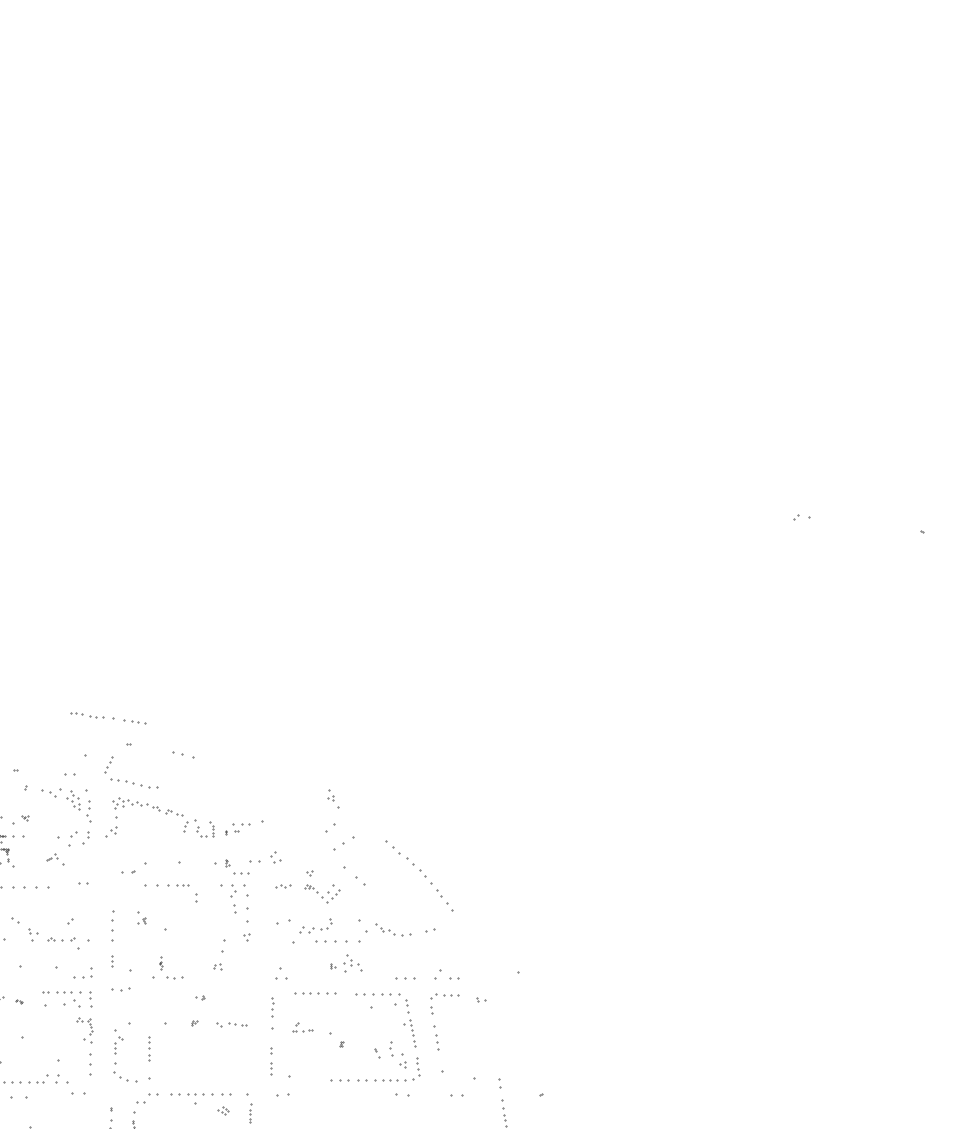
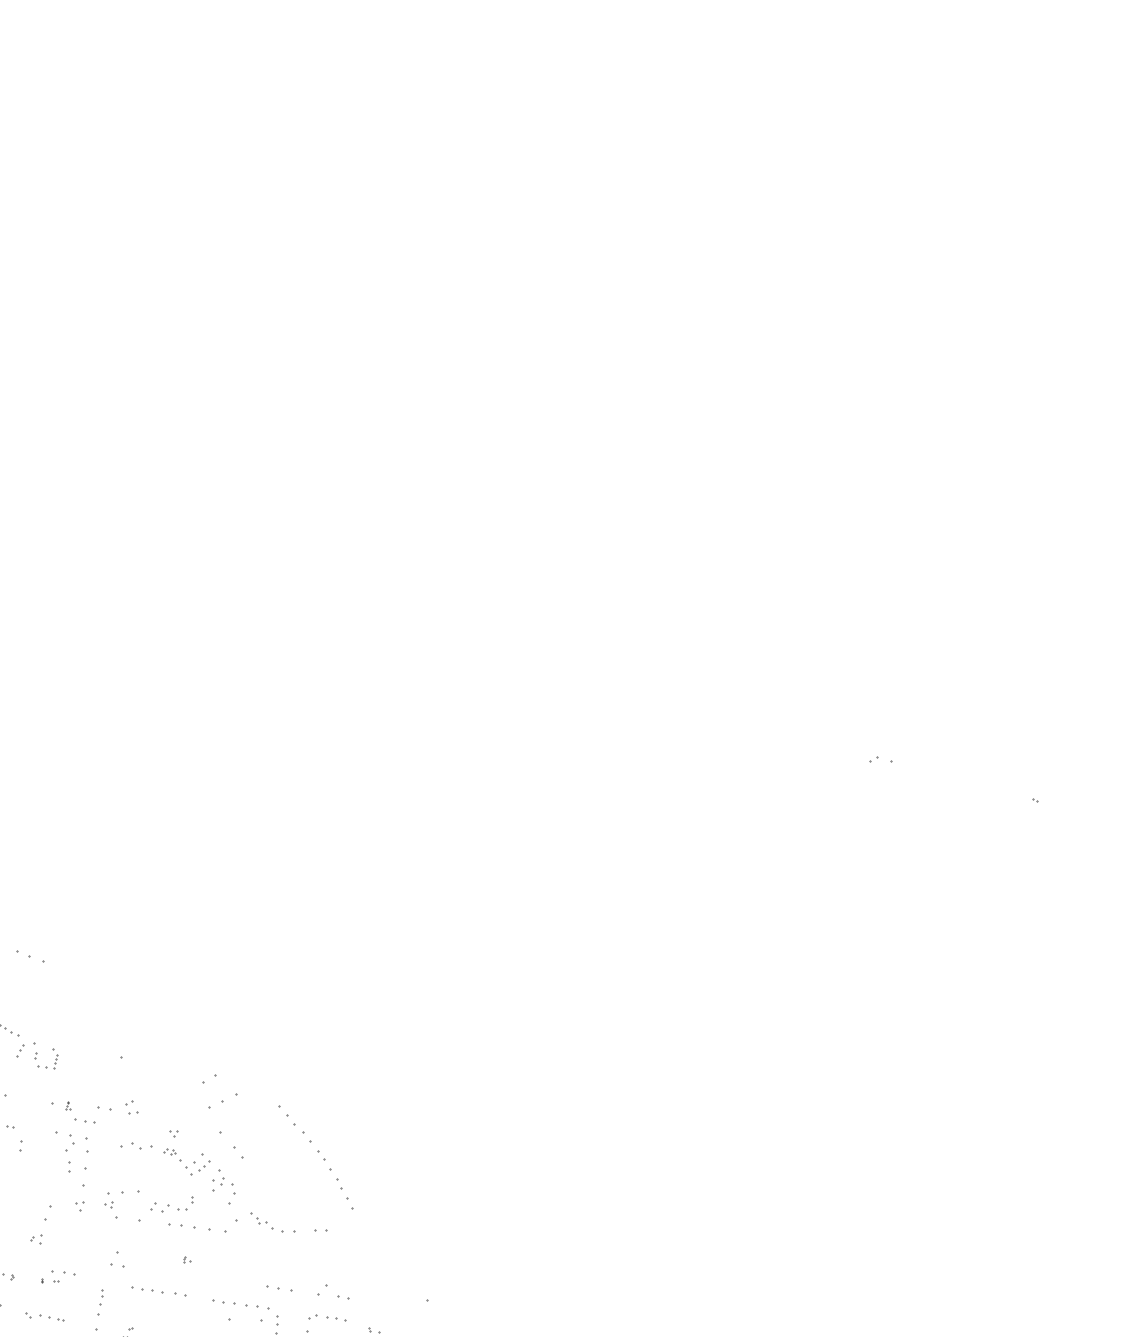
part: (333, 798) -> (111, 1205), moved
part: (237, 829) -> (57, 1278), moved
part: (283, 886) -> (137, 1146), size x1.67
part: (352, 963) -> (223, 1182), moved

